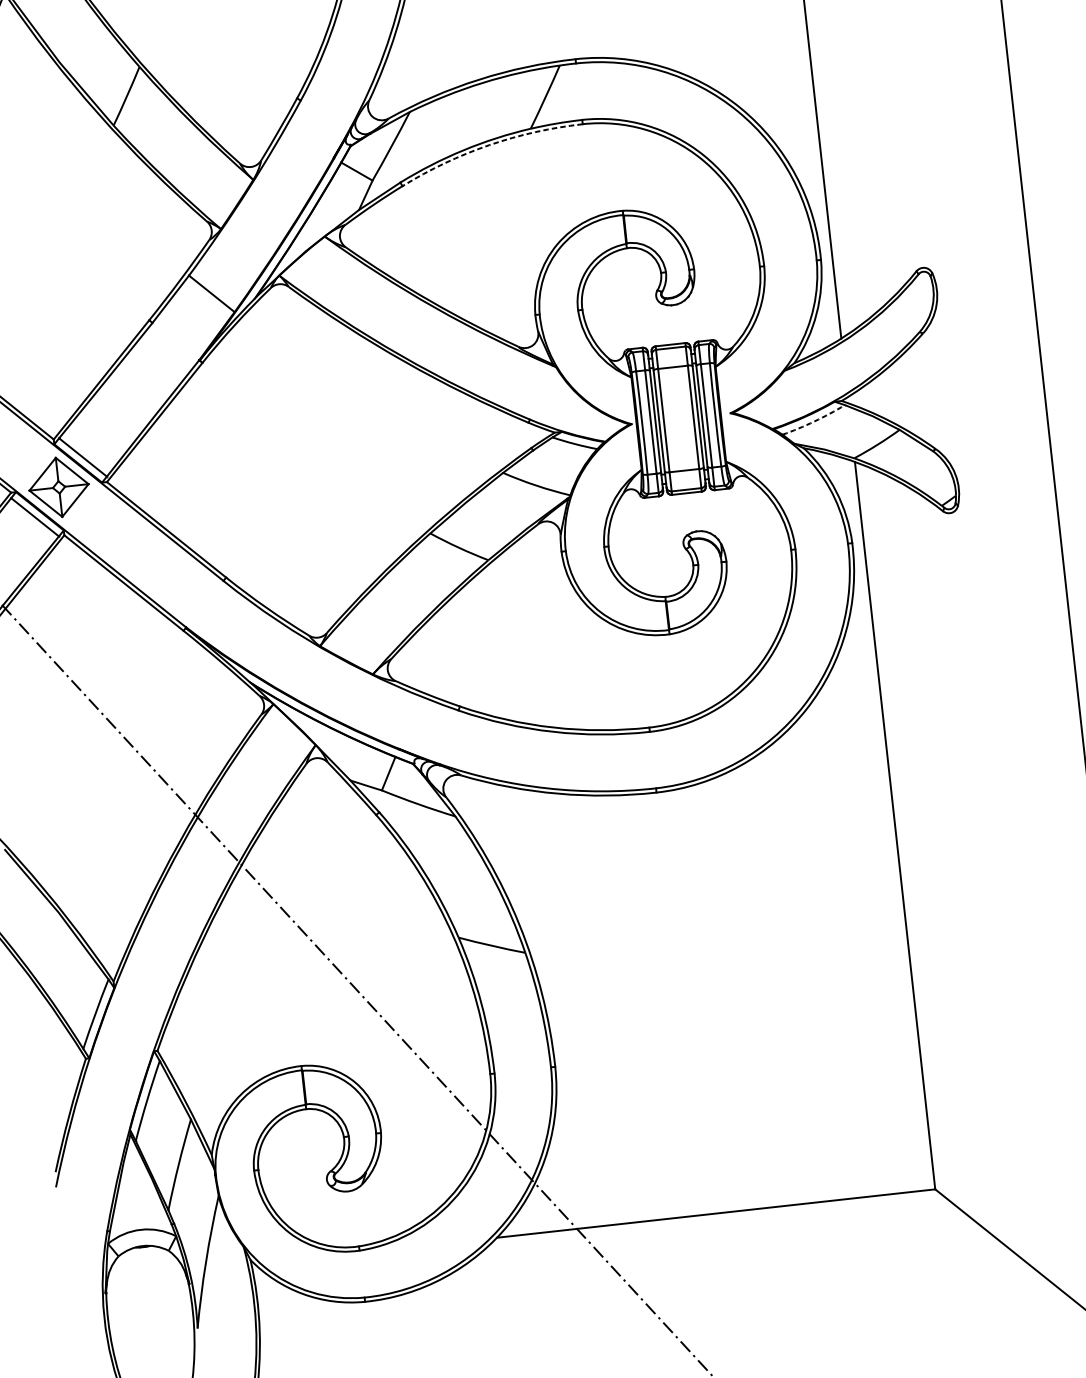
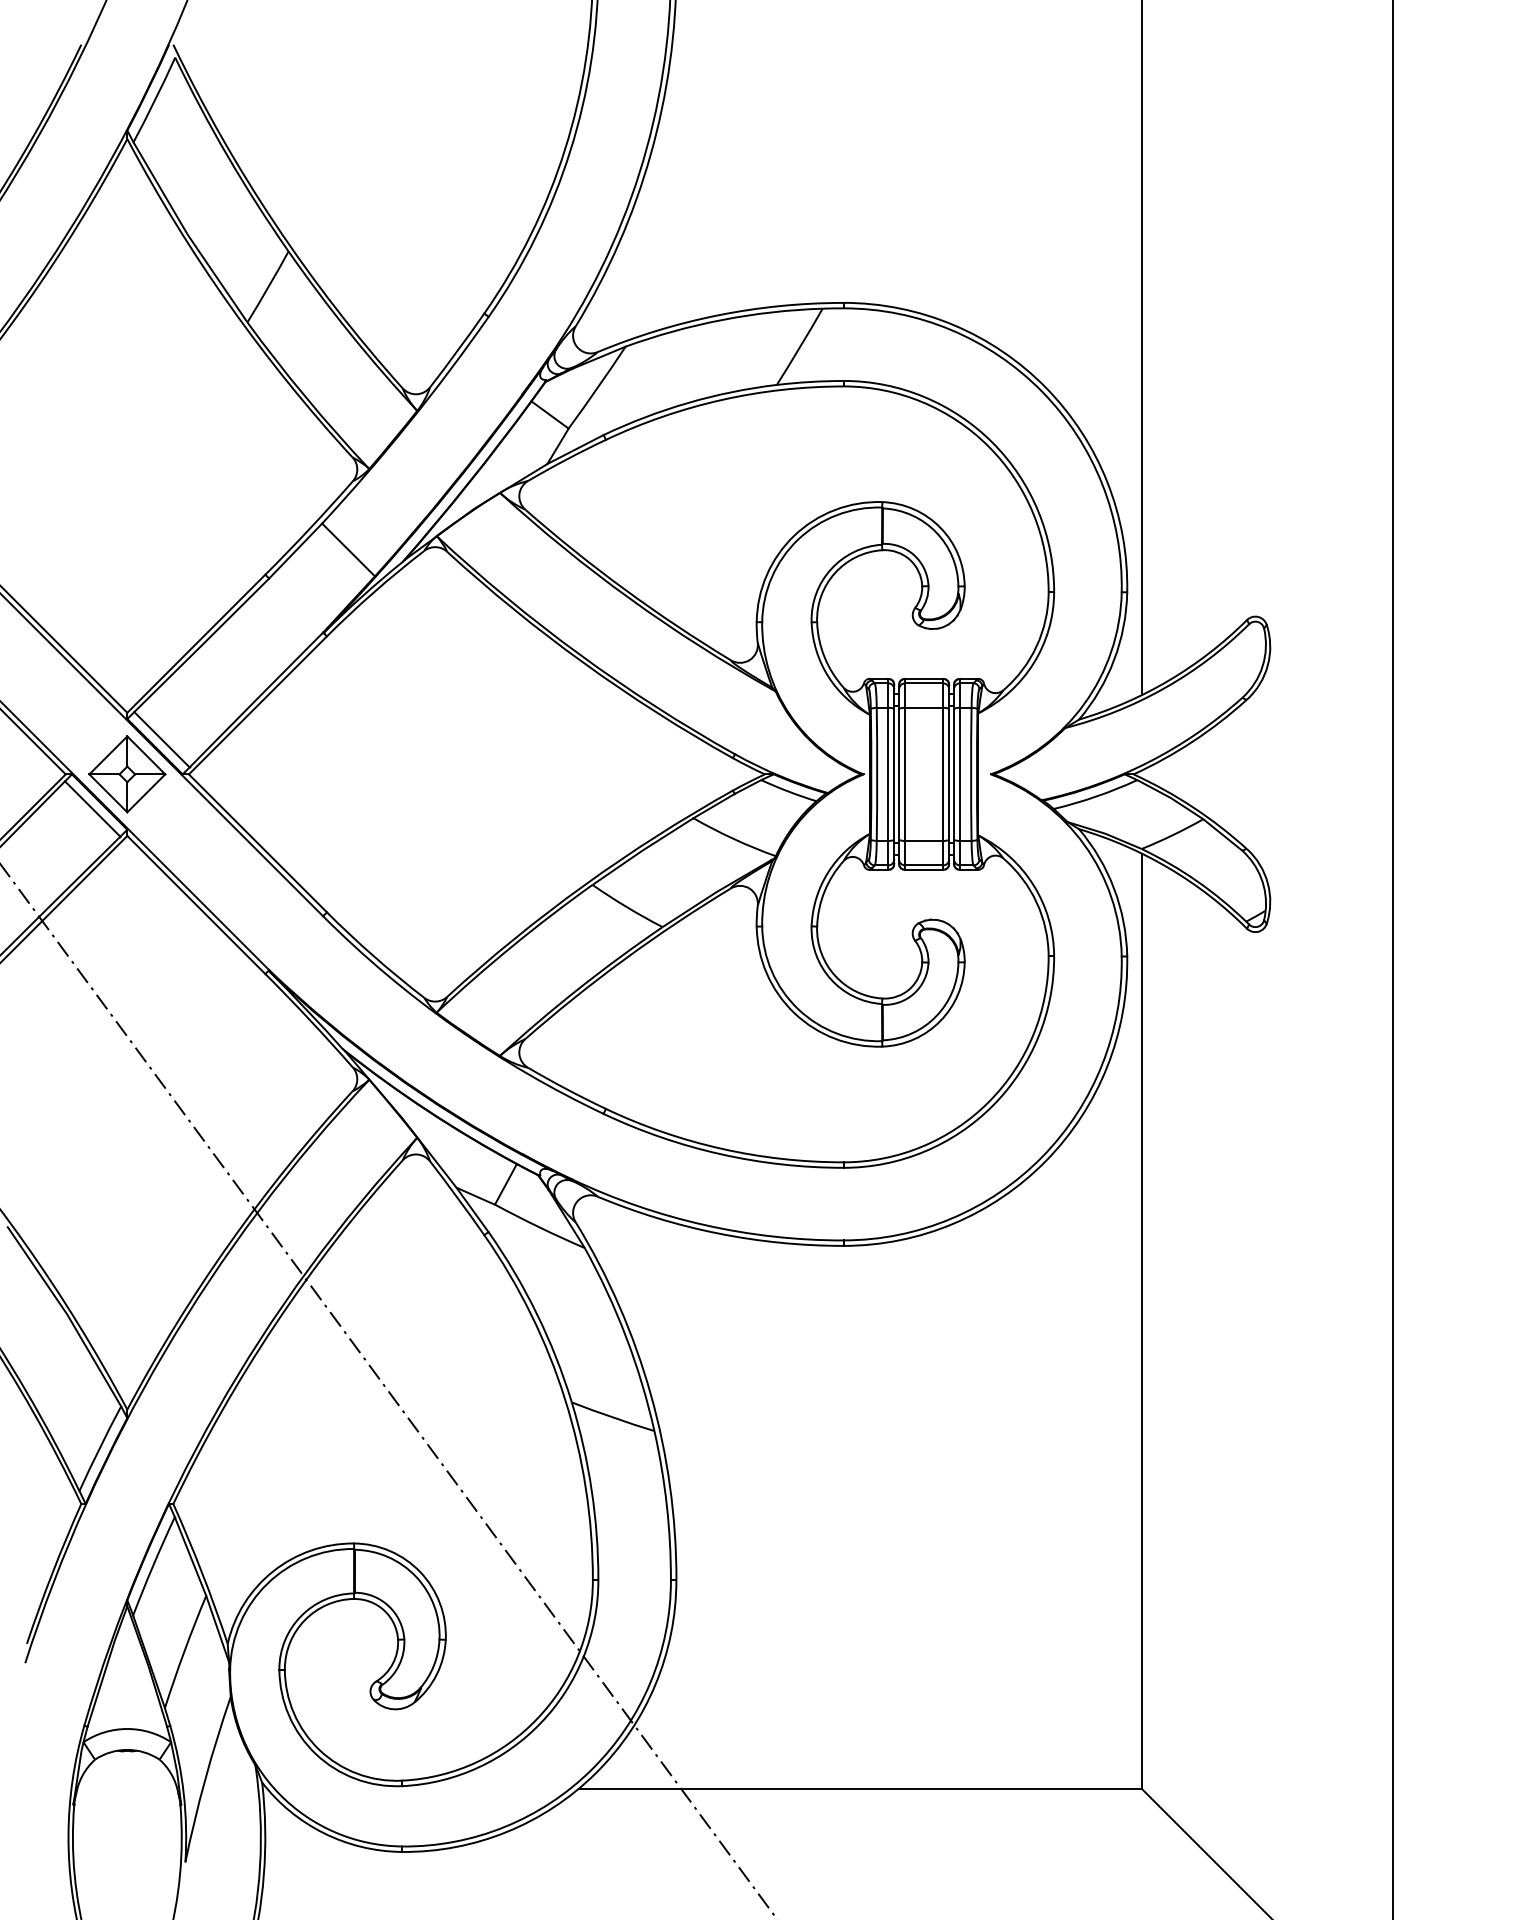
arc: (489, 145) -> (721, 400), dashed -> solid
arc: (814, 421) -> (1096, 796), dashed -> solid

